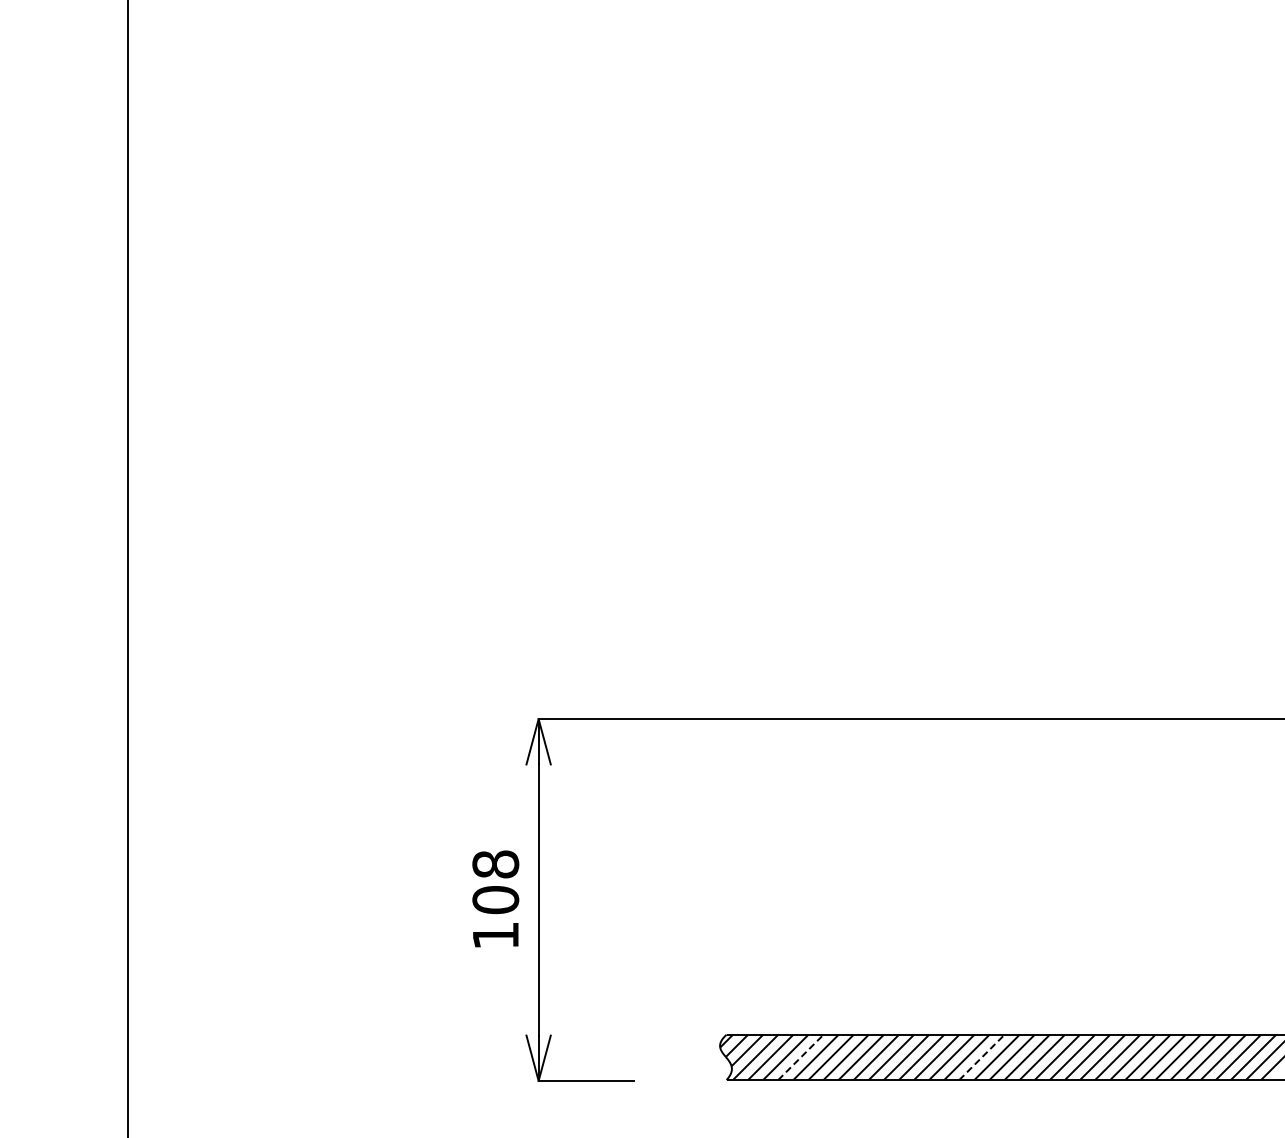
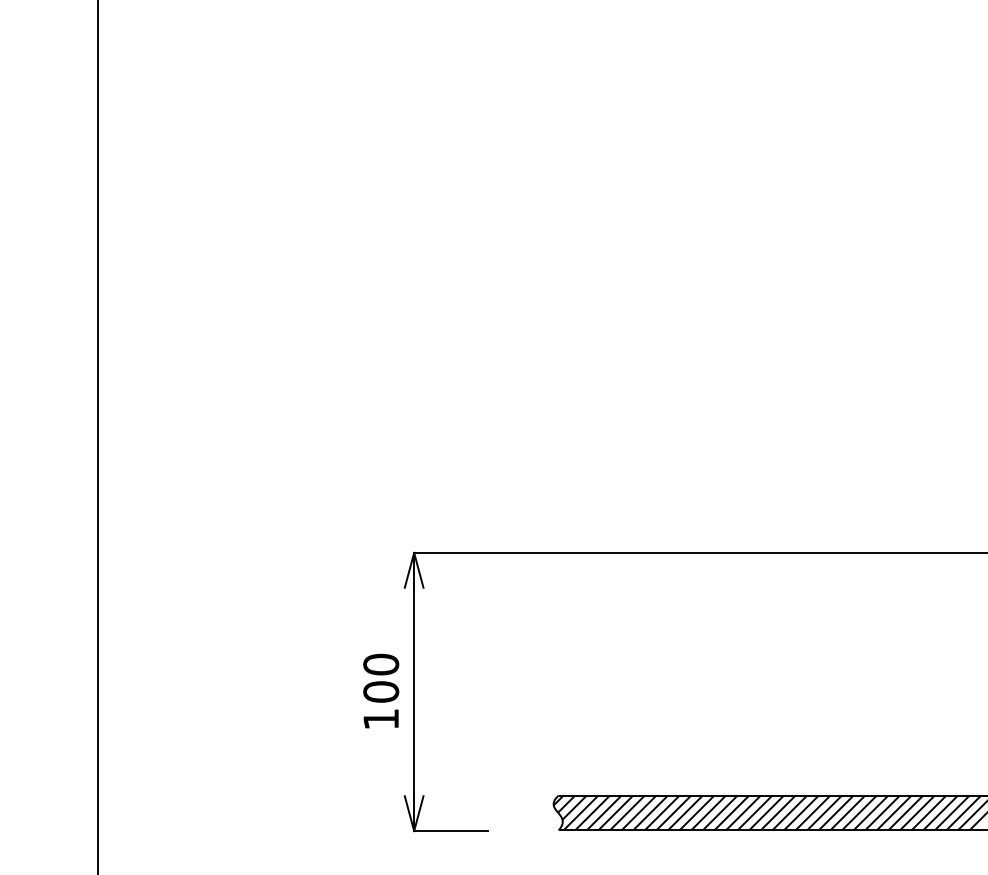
text: (495, 864) -> (380, 664), 108 -> 100
line: (801, 1057) -> (616, 813), dashed -> solid
line: (982, 1057) -> (755, 813), dashed -> solid

